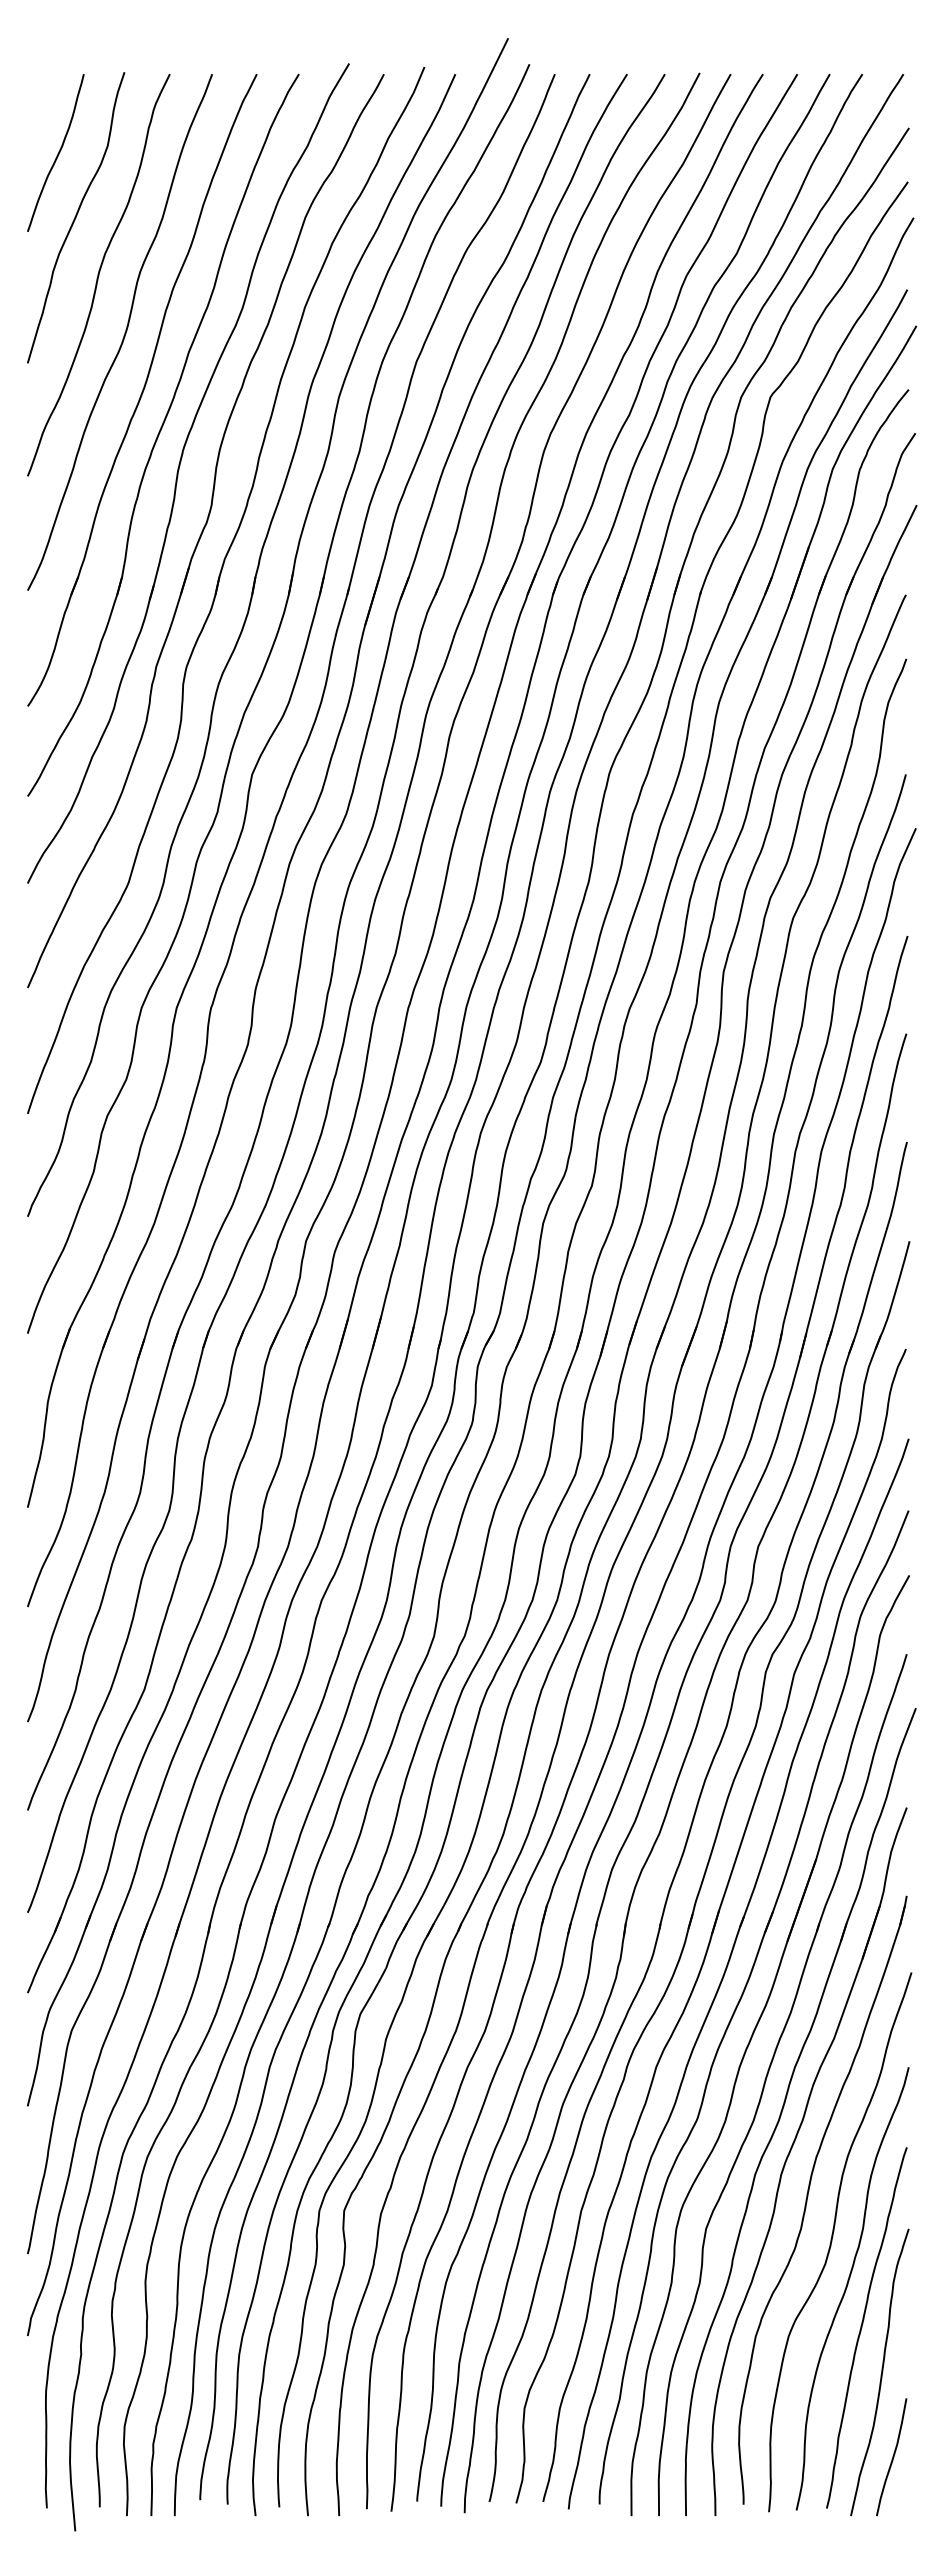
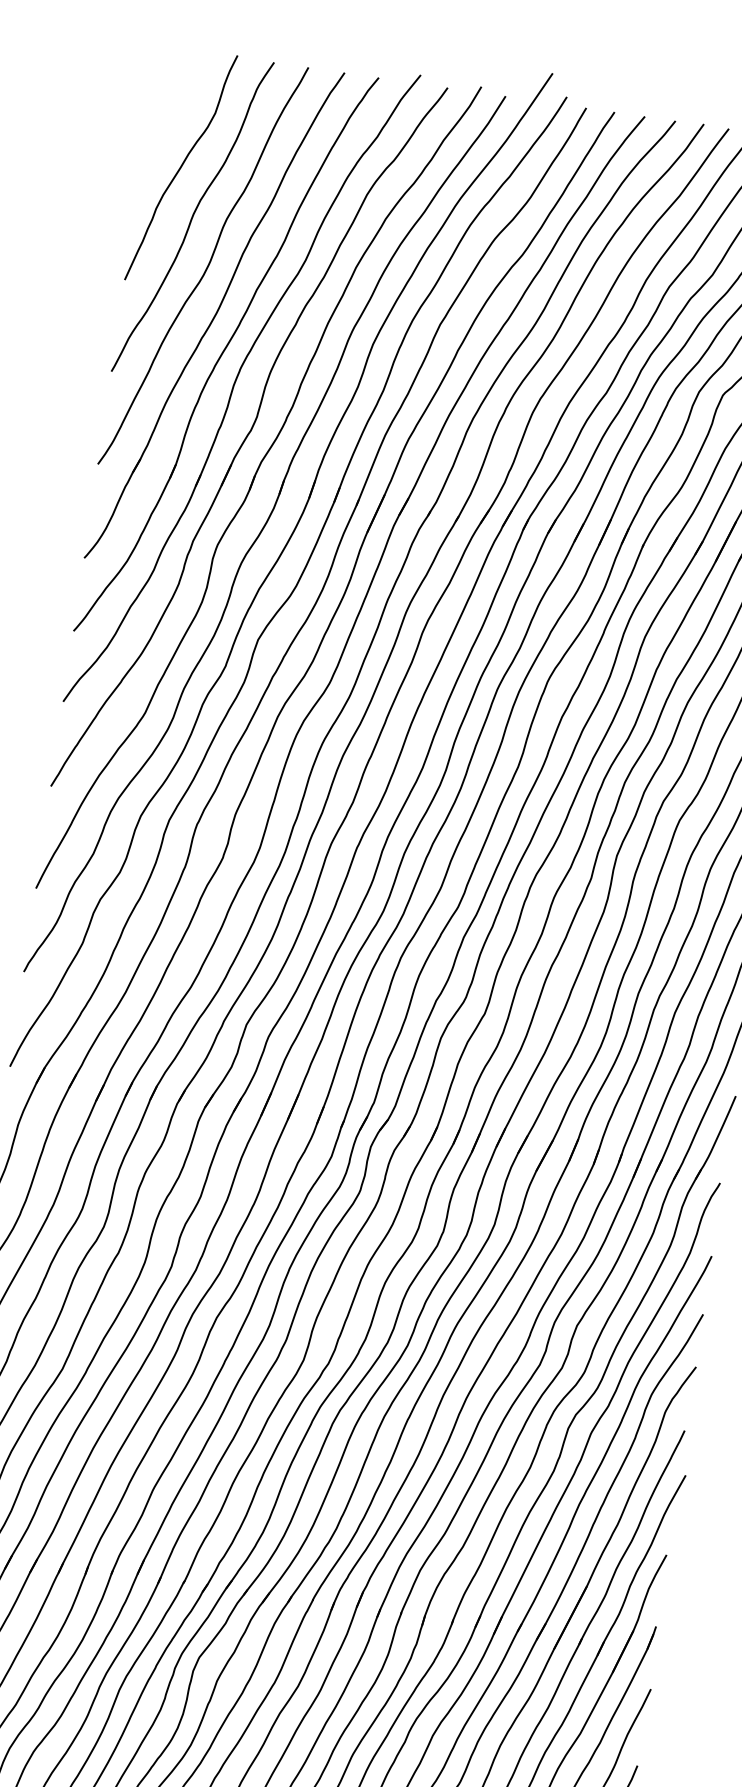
curve: (57, 153) -> (173, 113), removed

